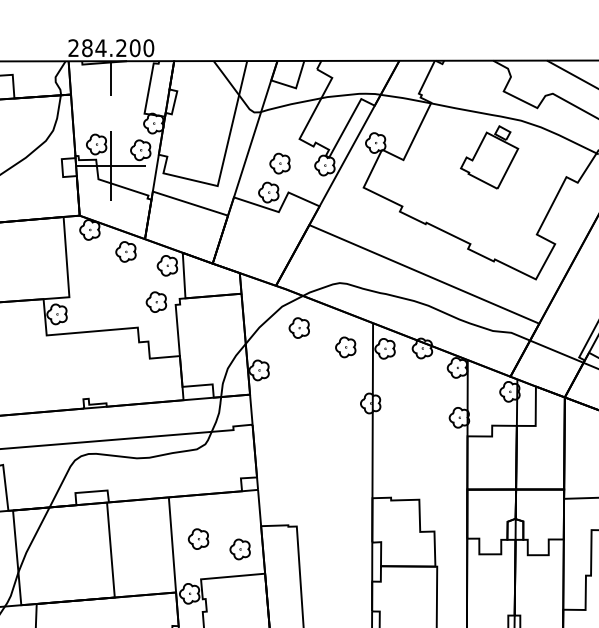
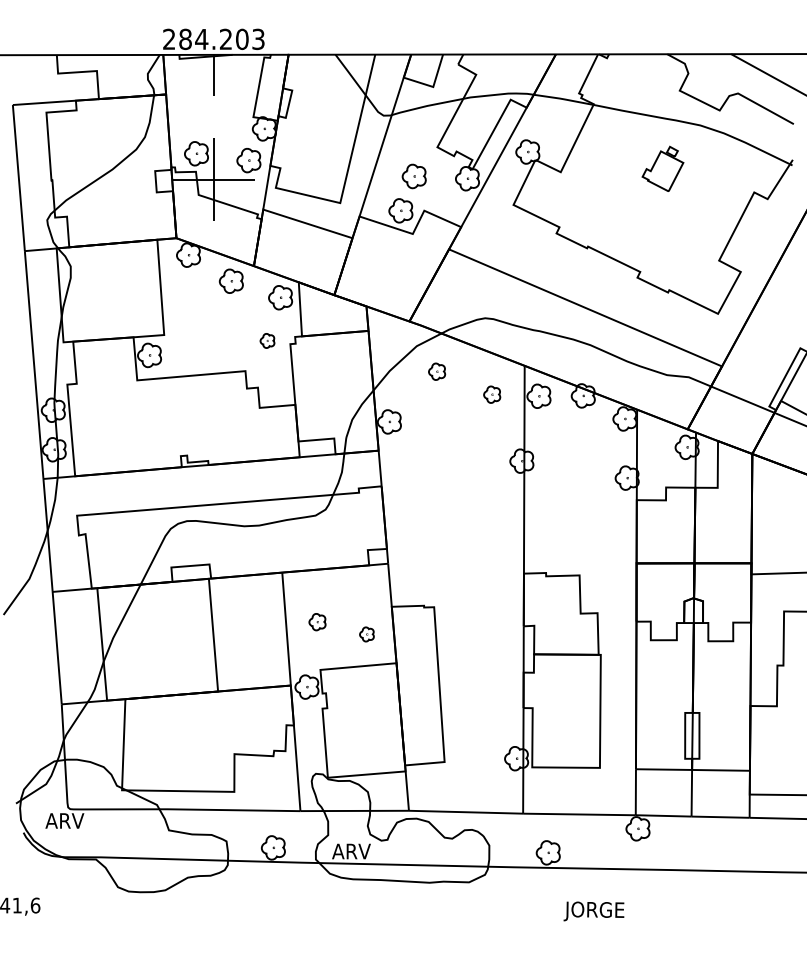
text: (148, 48) -> (258, 39), 284.200 -> 284.203
part: (489, 156) -> (662, 168), size x0.6
part: (156, 301) -> (267, 340), size x0.6
part: (298, 327) -> (436, 371), size x0.7
part: (345, 347) -> (491, 394), size x0.7
part: (198, 538) -> (317, 621), size x0.7
part: (239, 549) -> (366, 634), size x0.6

